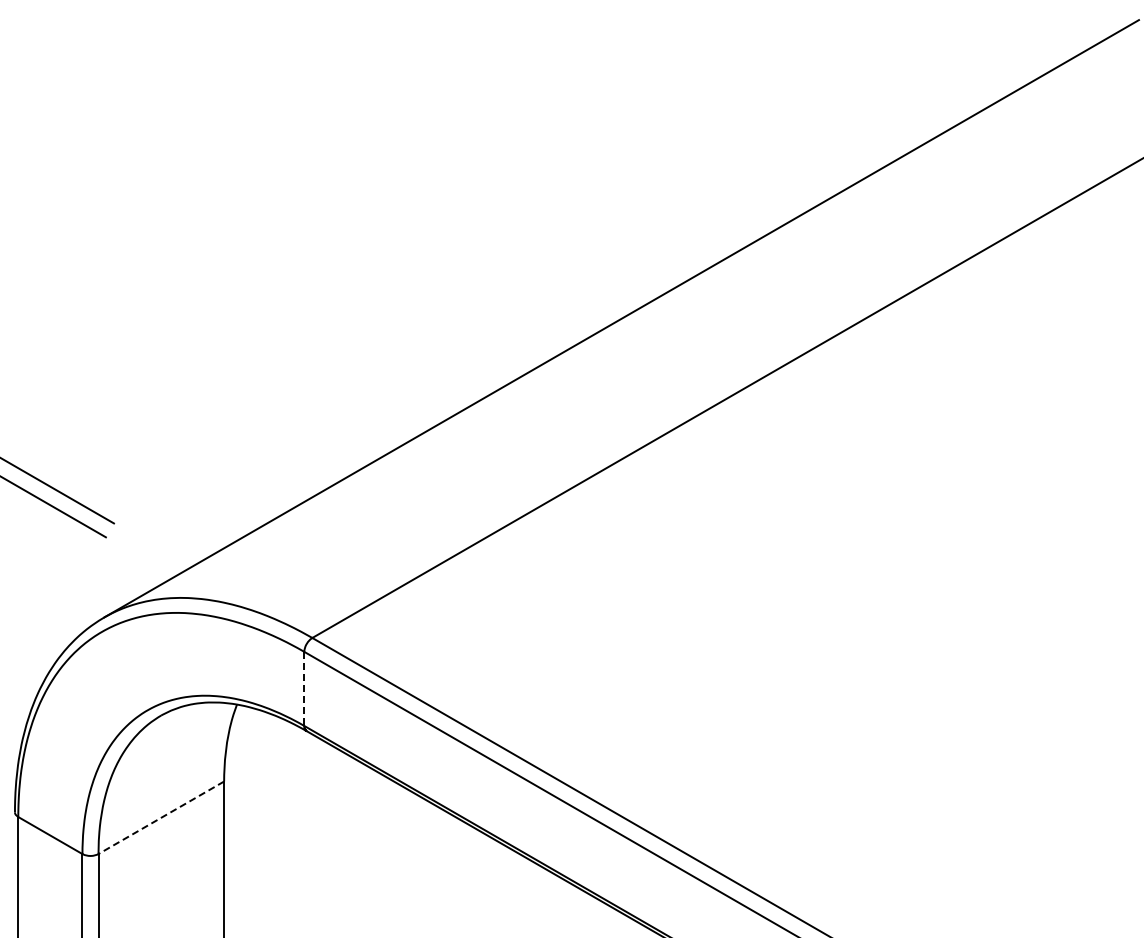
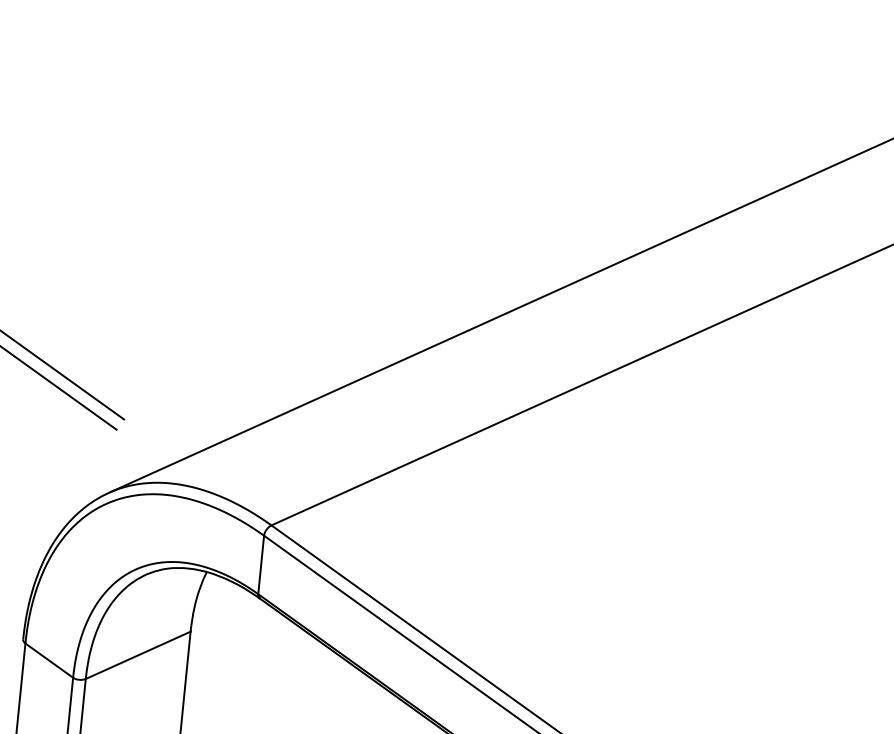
line: (304, 689) -> (261, 565), dashed -> solid
line: (161, 817) -> (138, 655), dashed -> solid

